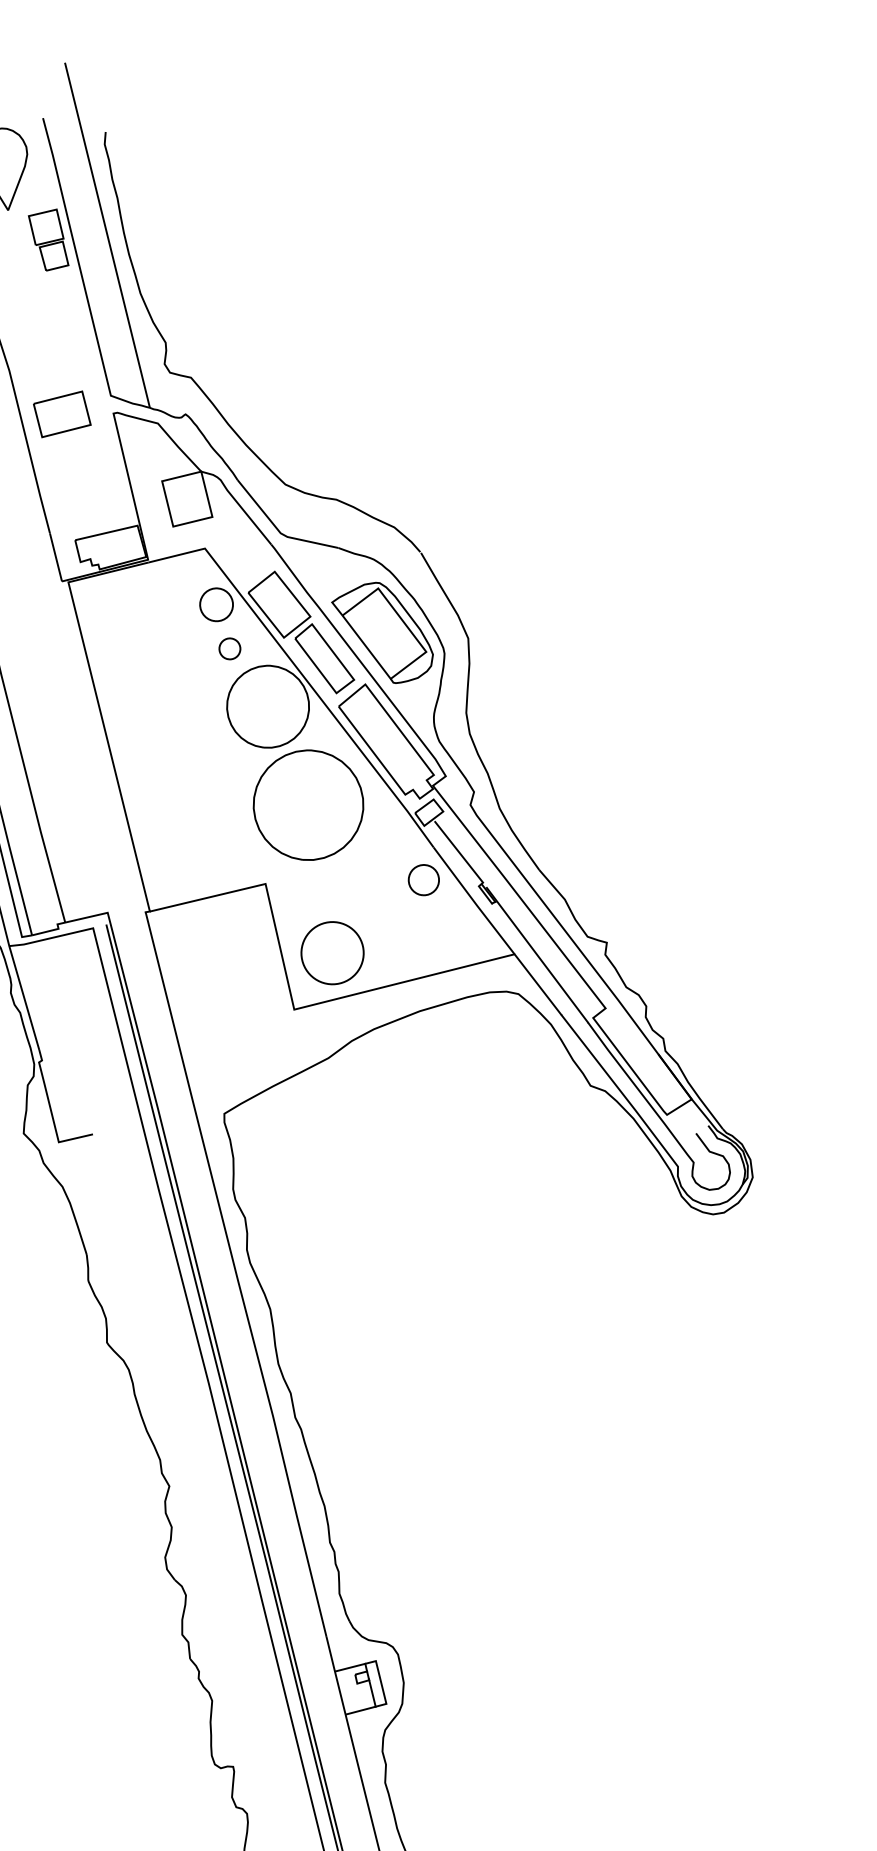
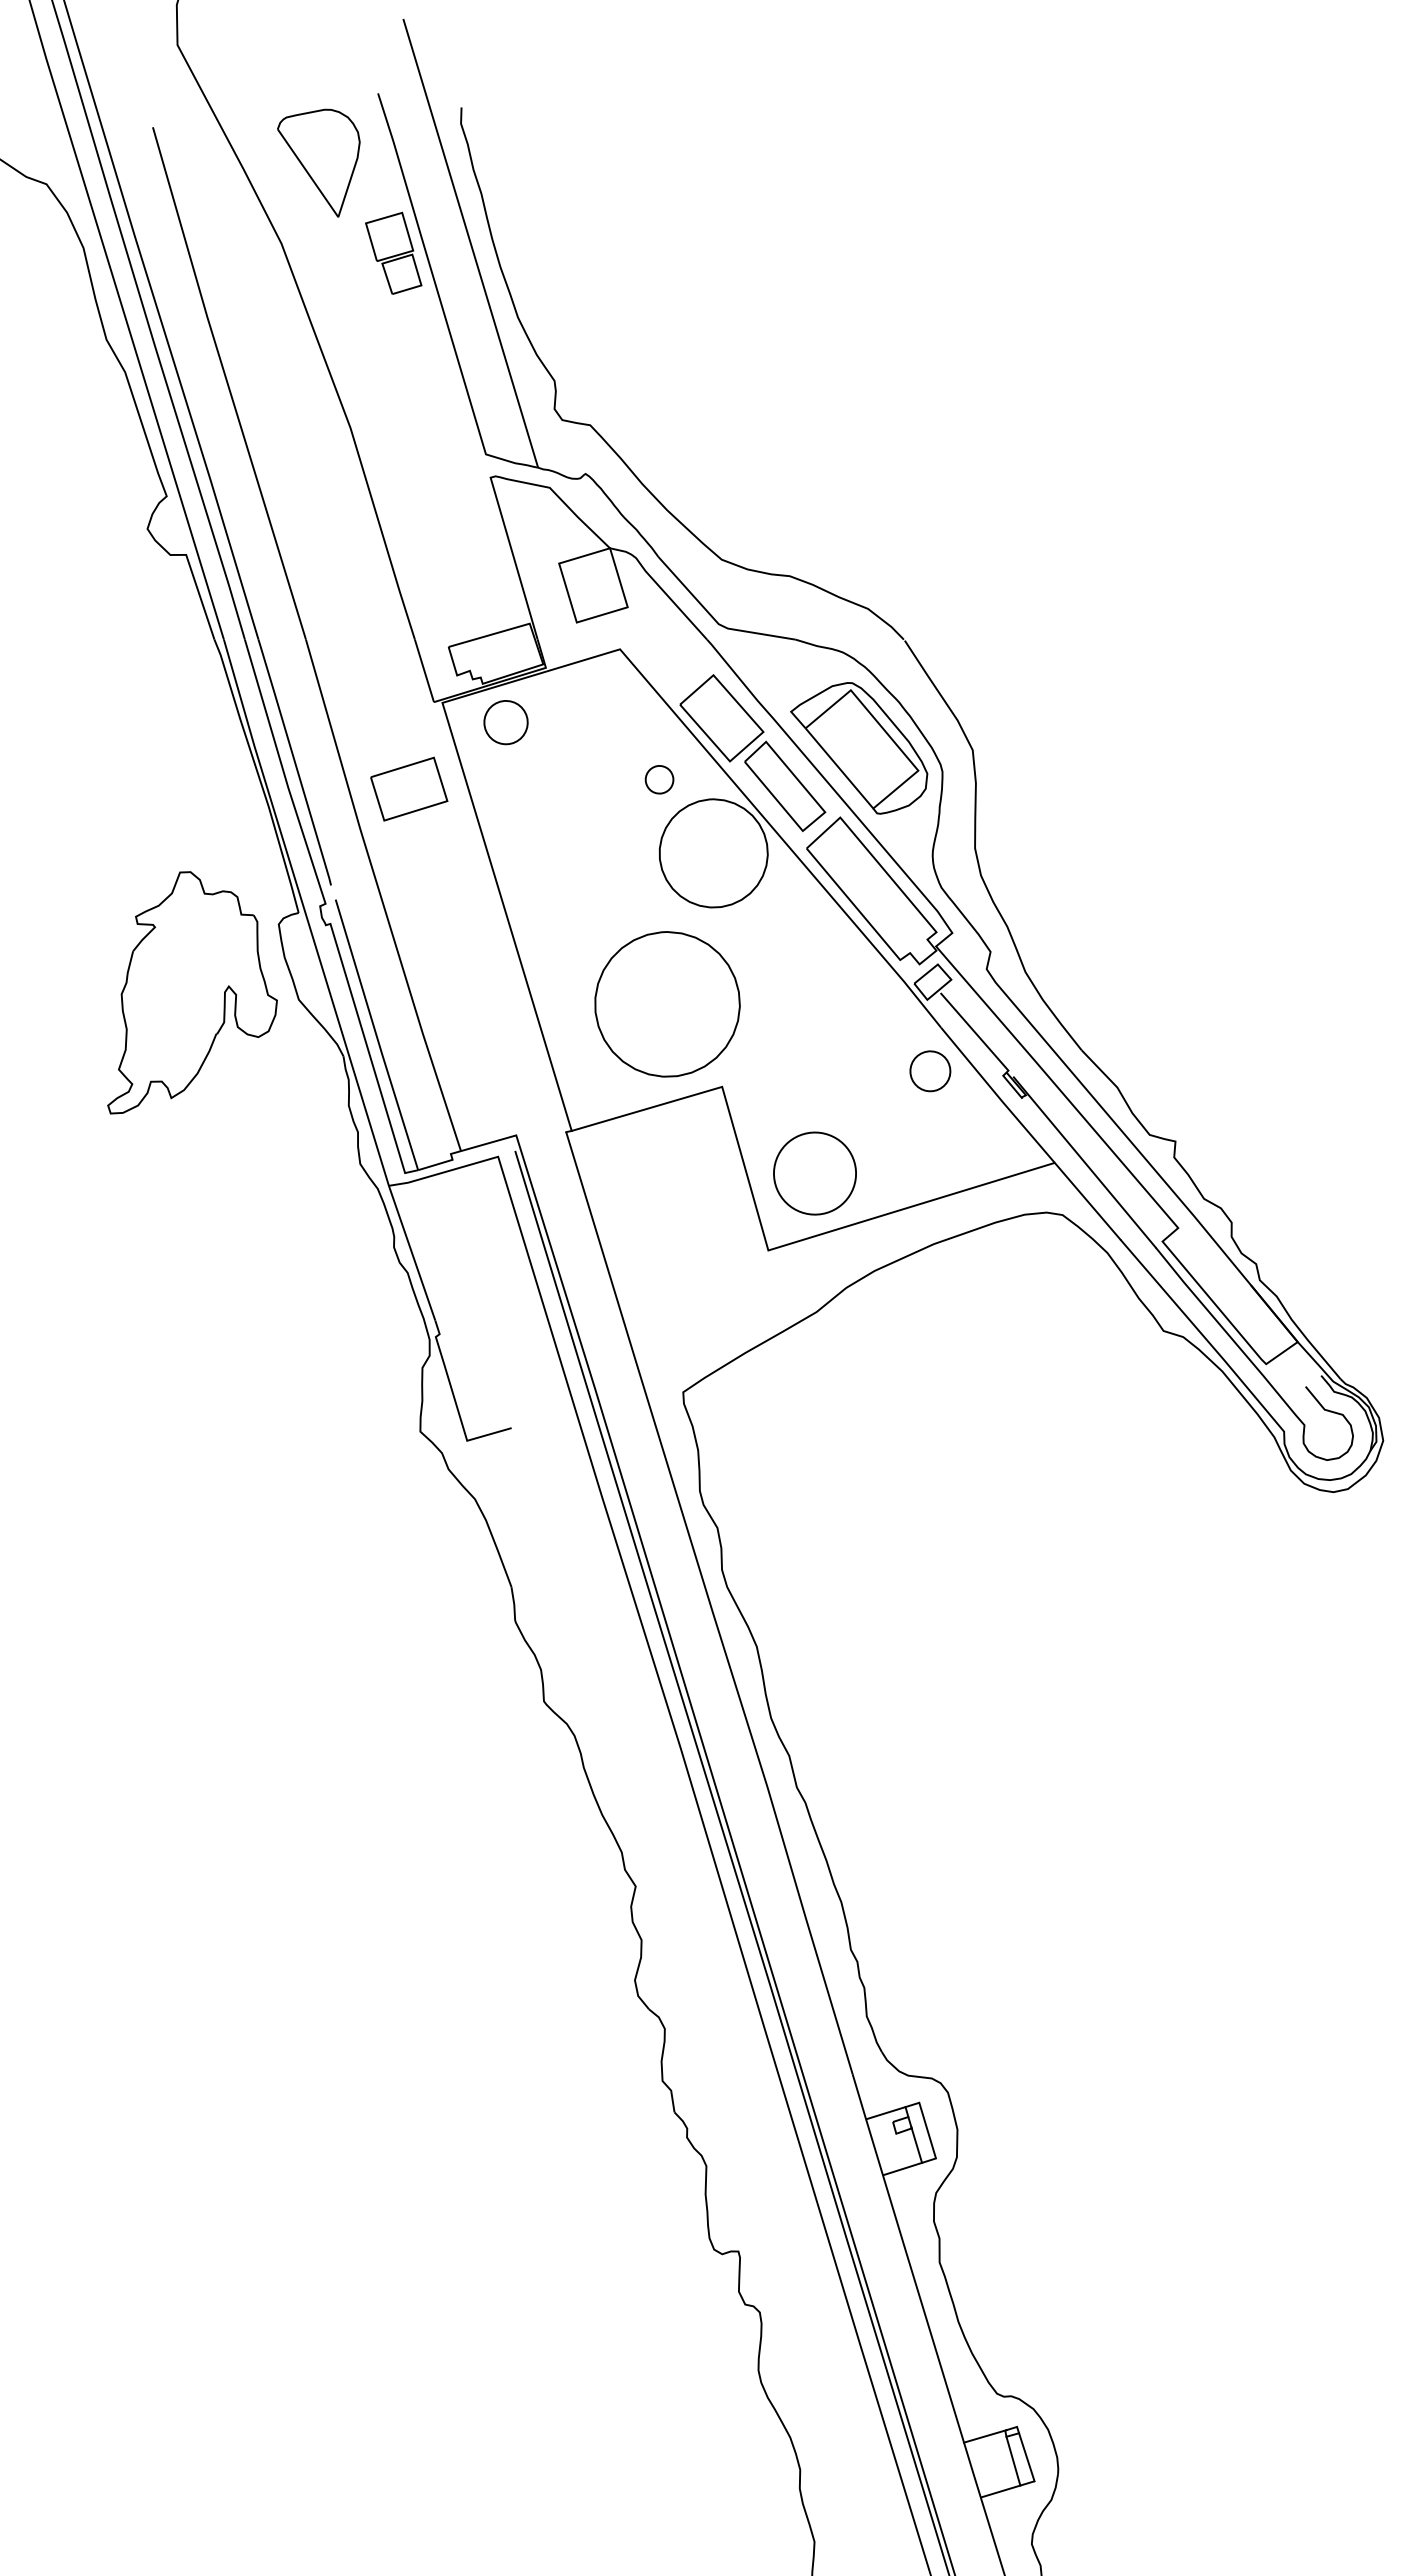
part: (62, 413) -> (409, 788), moved
part: (216, 604) -> (505, 722), moved
part: (308, 805) -> (667, 1004), moved

